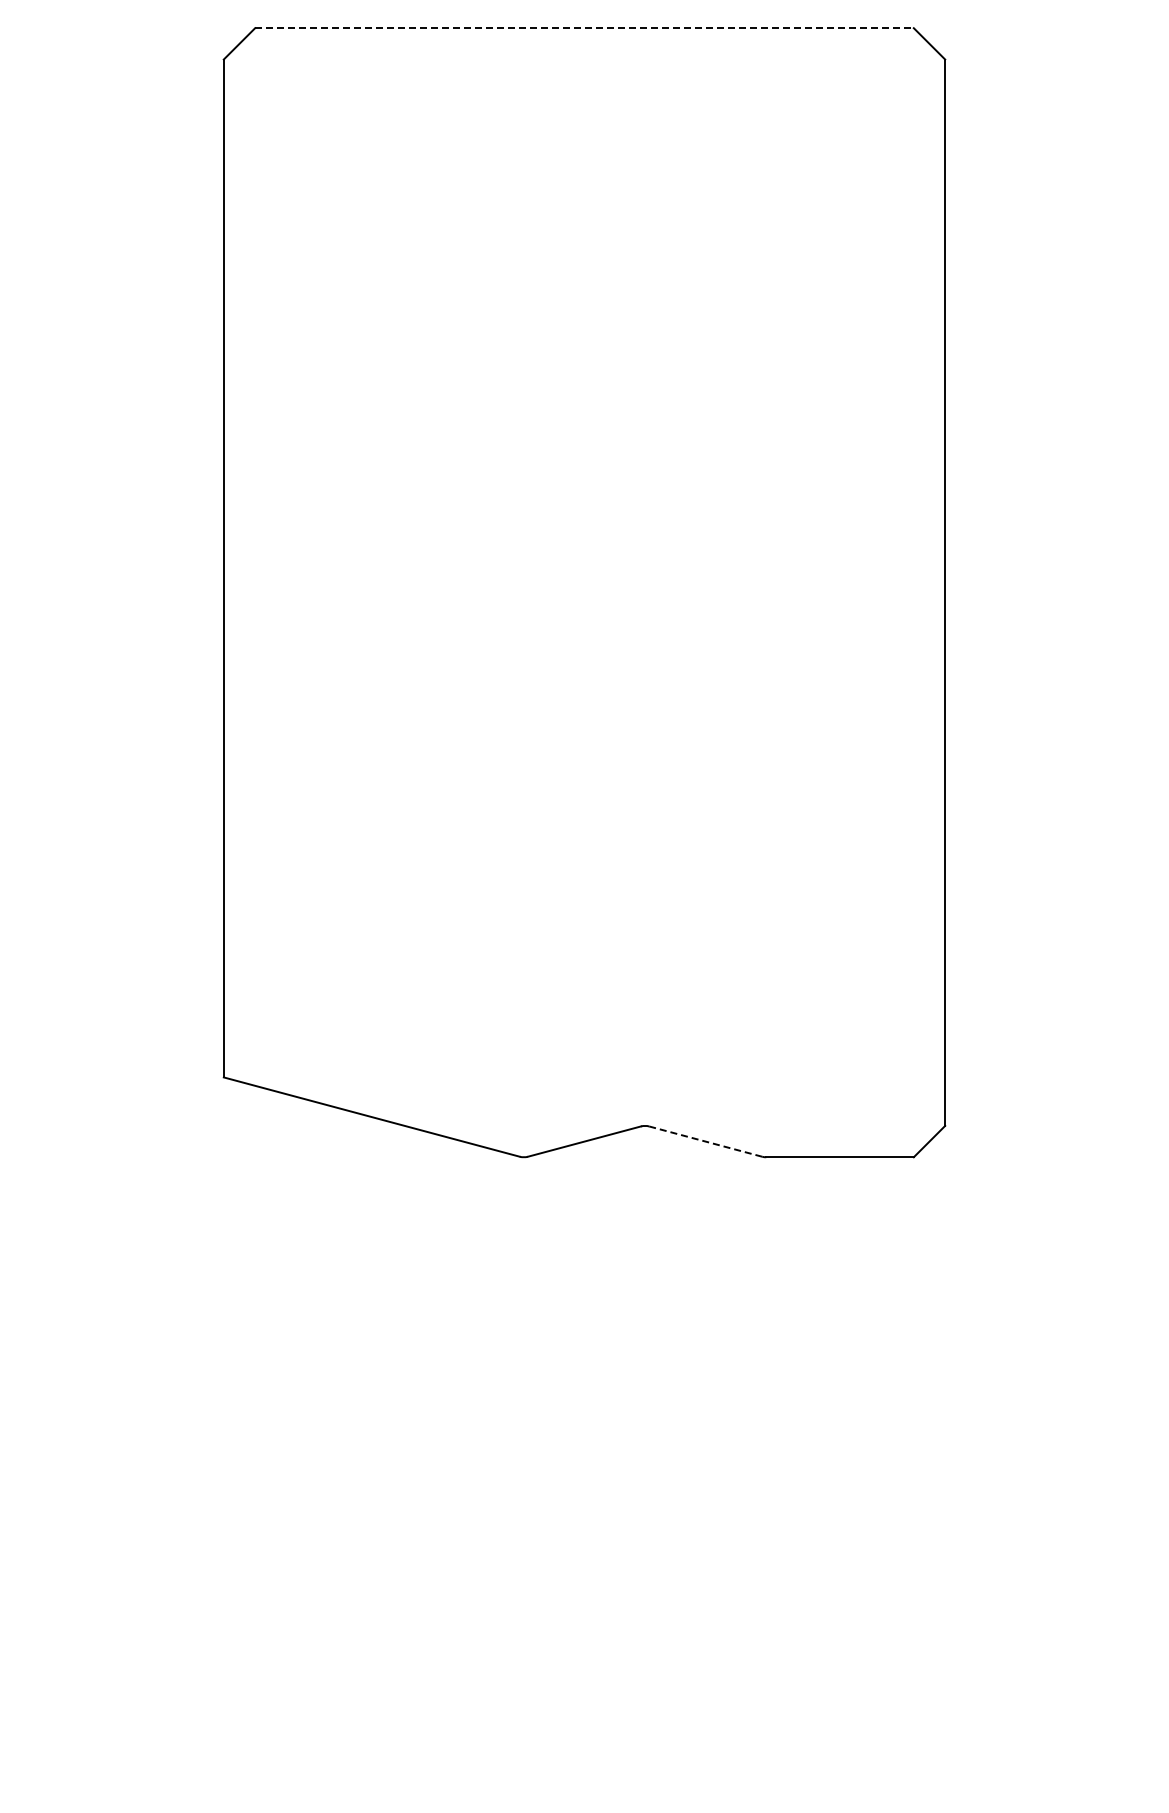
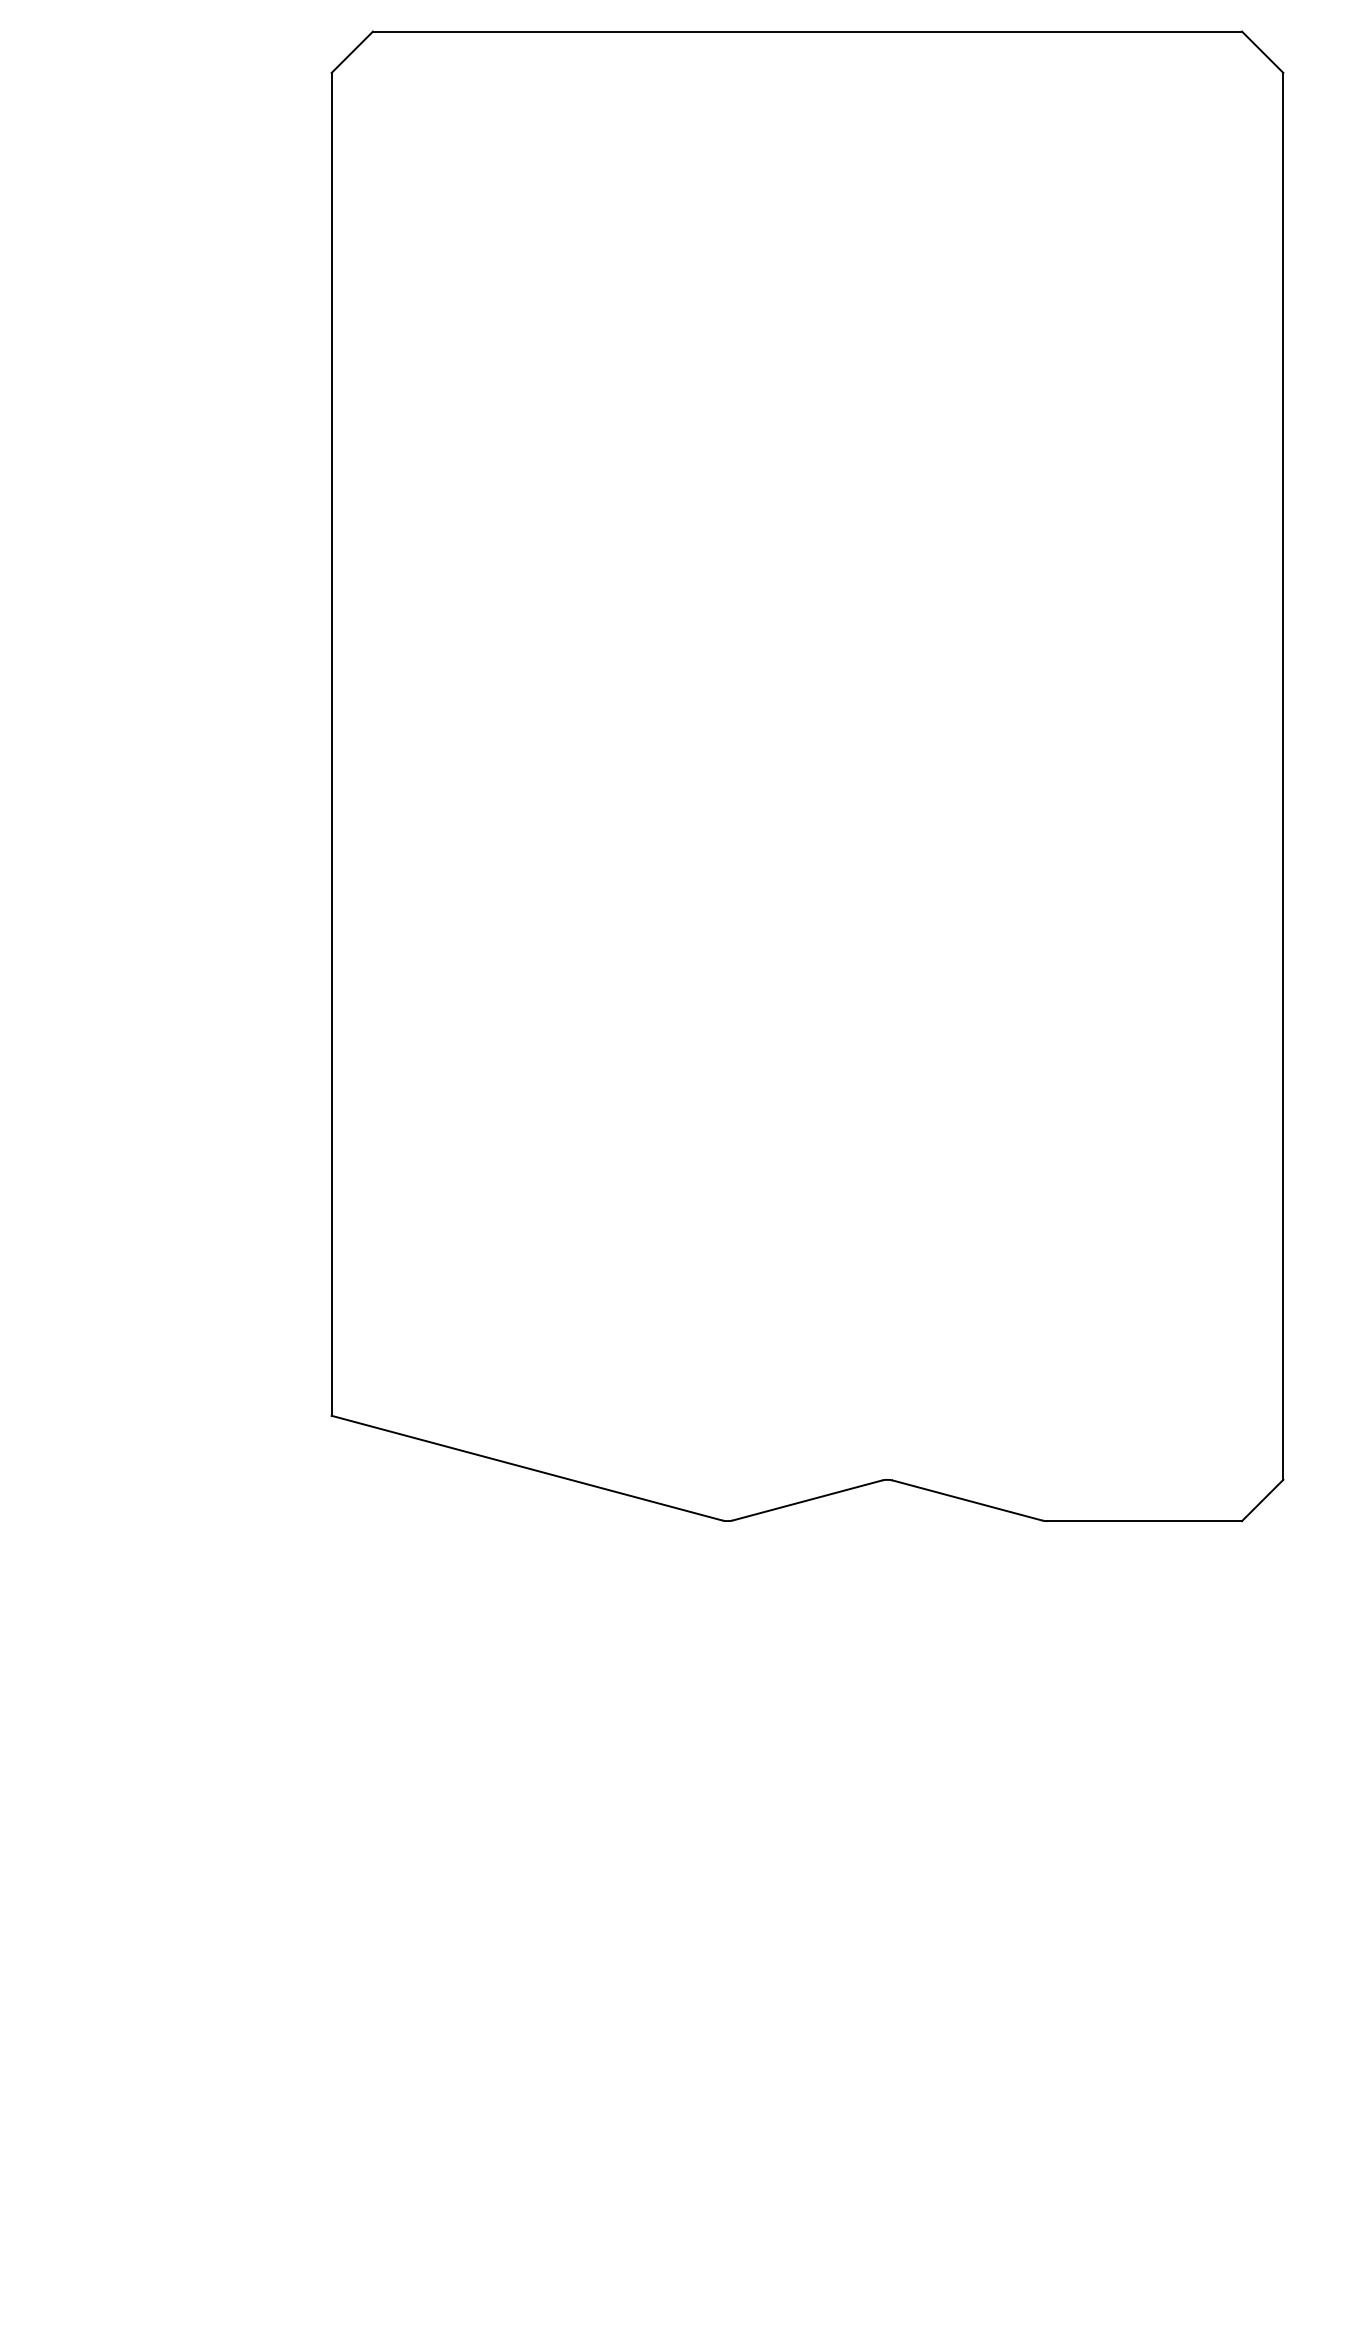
line: (584, 28) -> (807, 31), dashed -> solid
line: (705, 1141) -> (967, 1500), dashed -> solid

